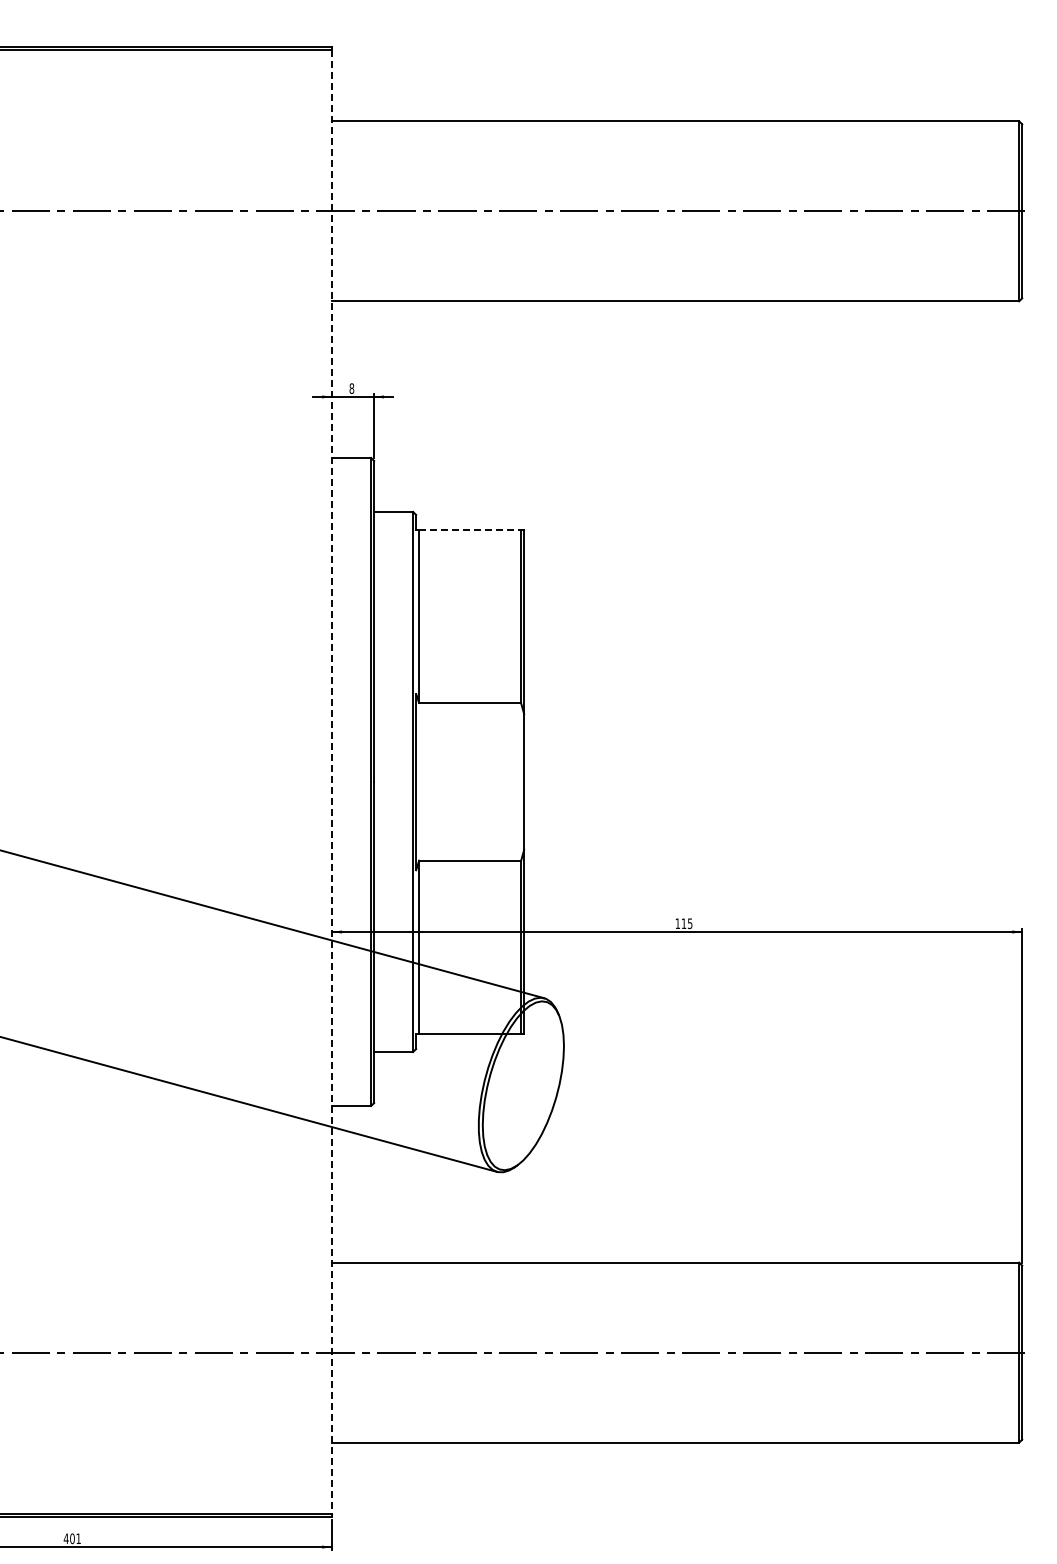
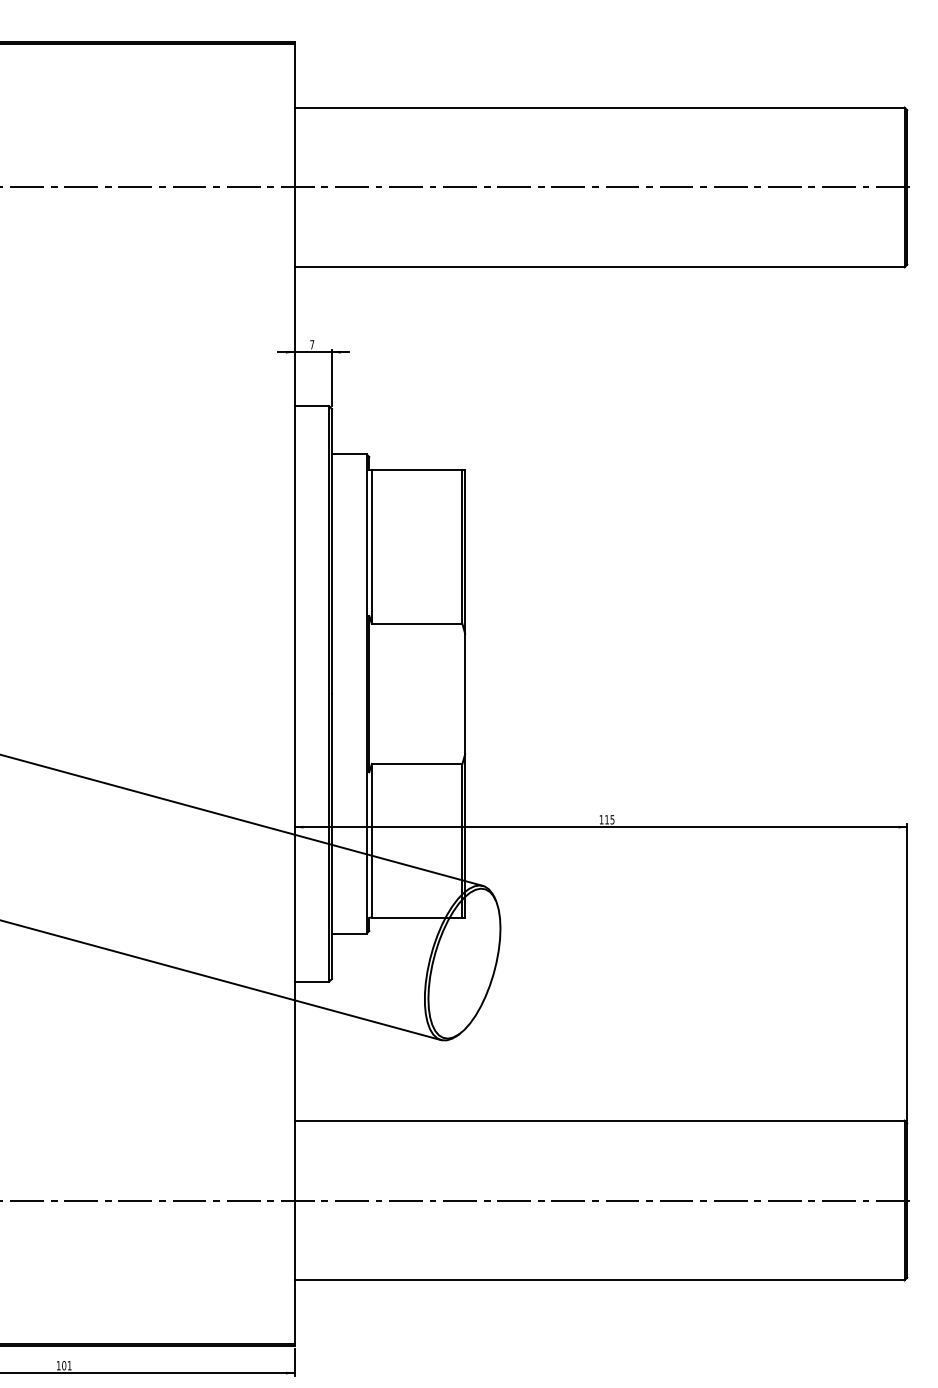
text: (351, 388) -> (311, 344), 8 -> 7
line: (470, 529) -> (417, 469), dashed -> solid
line: (332, 782) -> (295, 694), dashed -> solid
text: (65, 1538) -> (58, 1365), 401 -> 101

